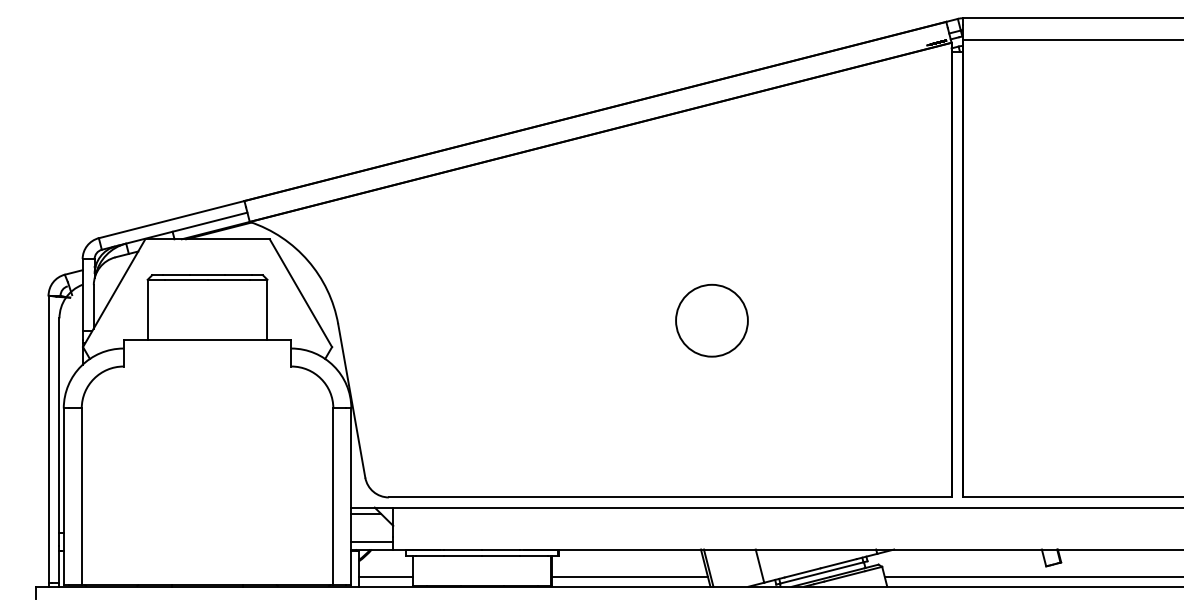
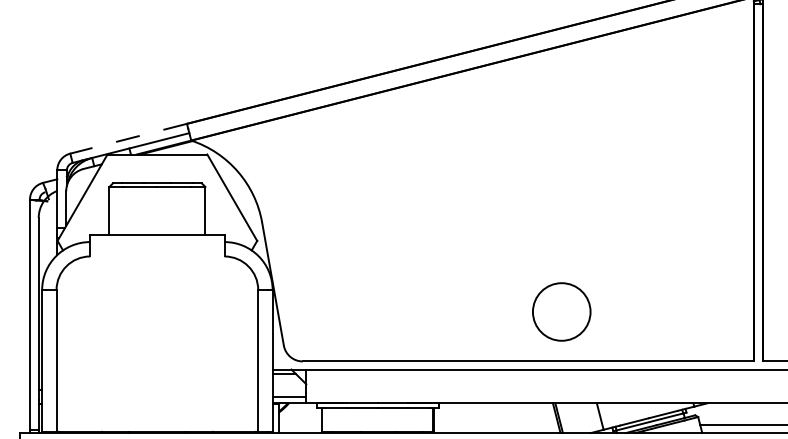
line: (171, 219) -> (128, 138), solid -> dashed
circle: (711, 320) -> (561, 311), moved
line: (386, 576) -> (300, 424), removed
line: (629, 576) -> (495, 424), removed

